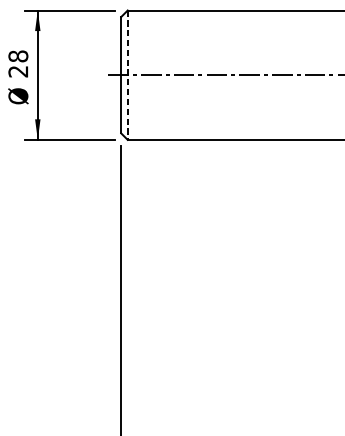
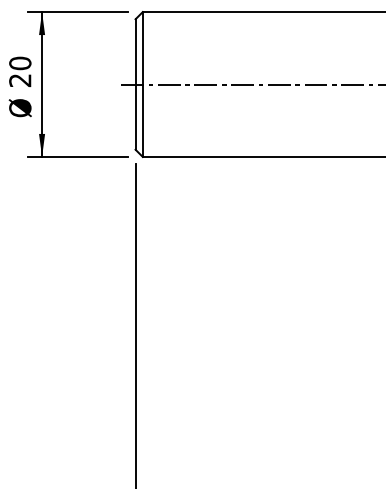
text: (18, 56) -> (20, 63), 28 -> 20
line: (127, 76) -> (142, 85), dashed -> solid

